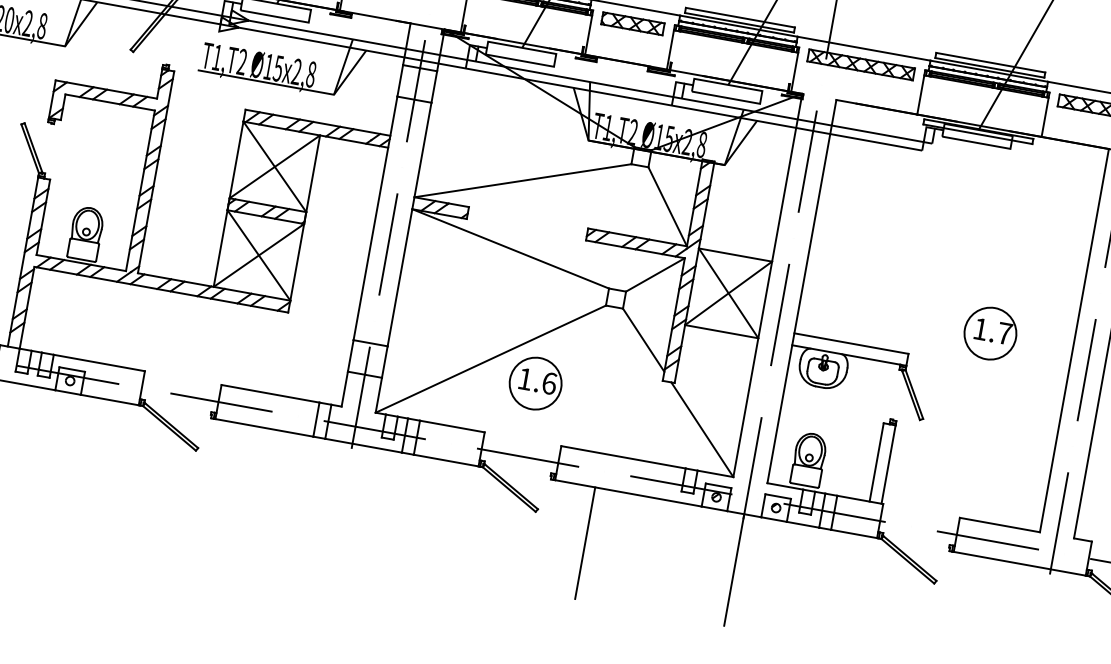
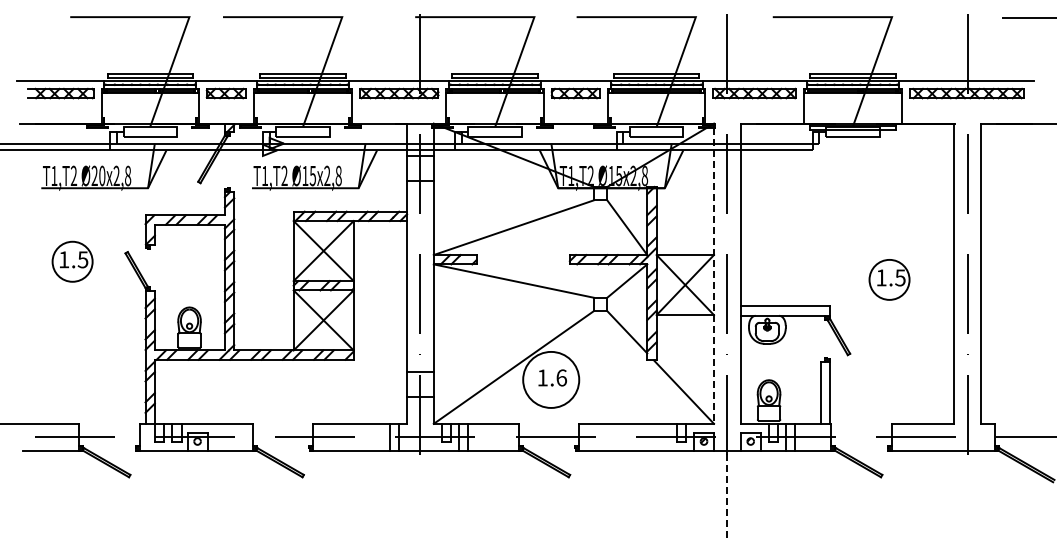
line: (767, 289) -> (714, 276), solid -> dashed
text: (1004, 333) -> (900, 277), 1.7 -> 1.5
circle: (536, 383) -> (551, 379), size x1.4
line: (585, 542) -> (610, 493), removed
line: (734, 570) -> (727, 494), solid -> dashed

